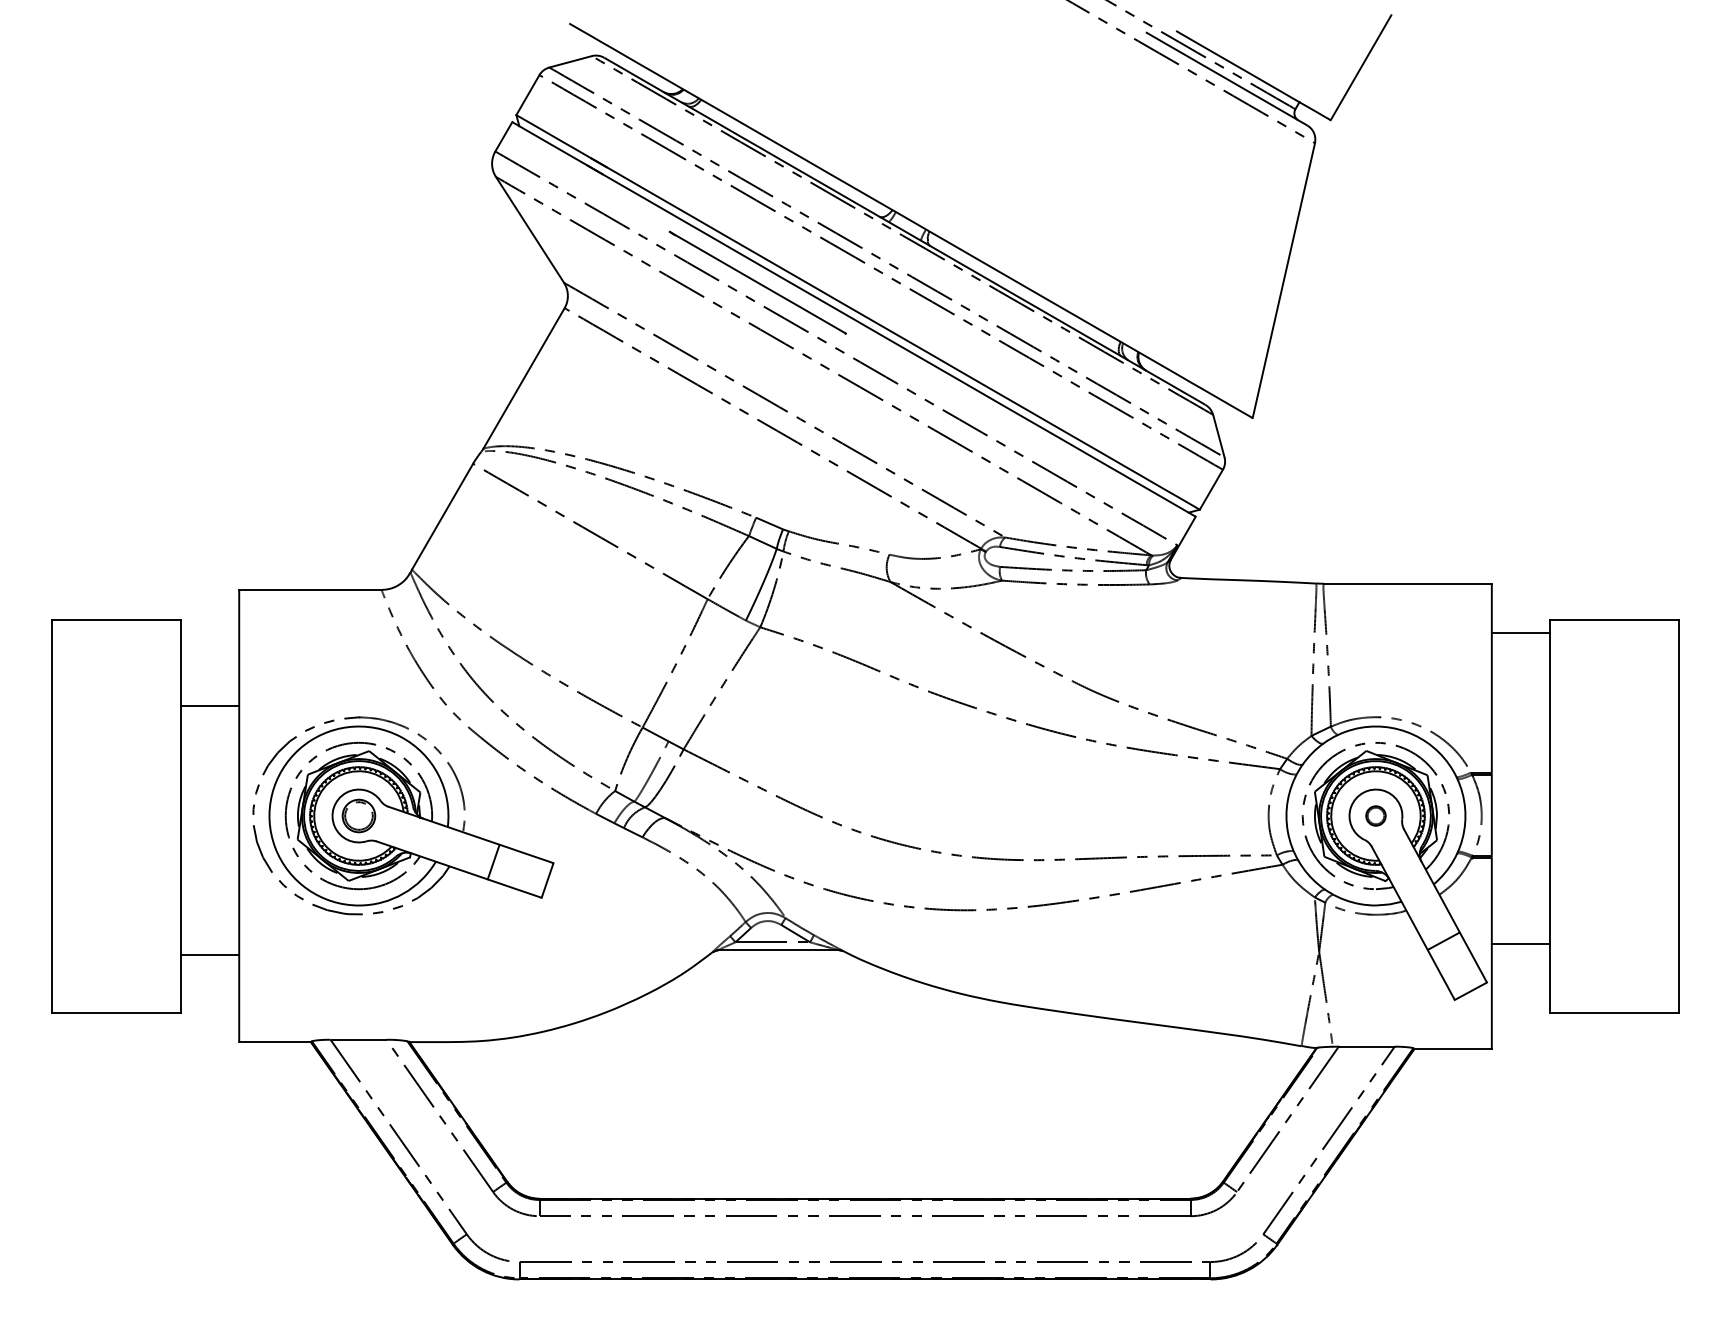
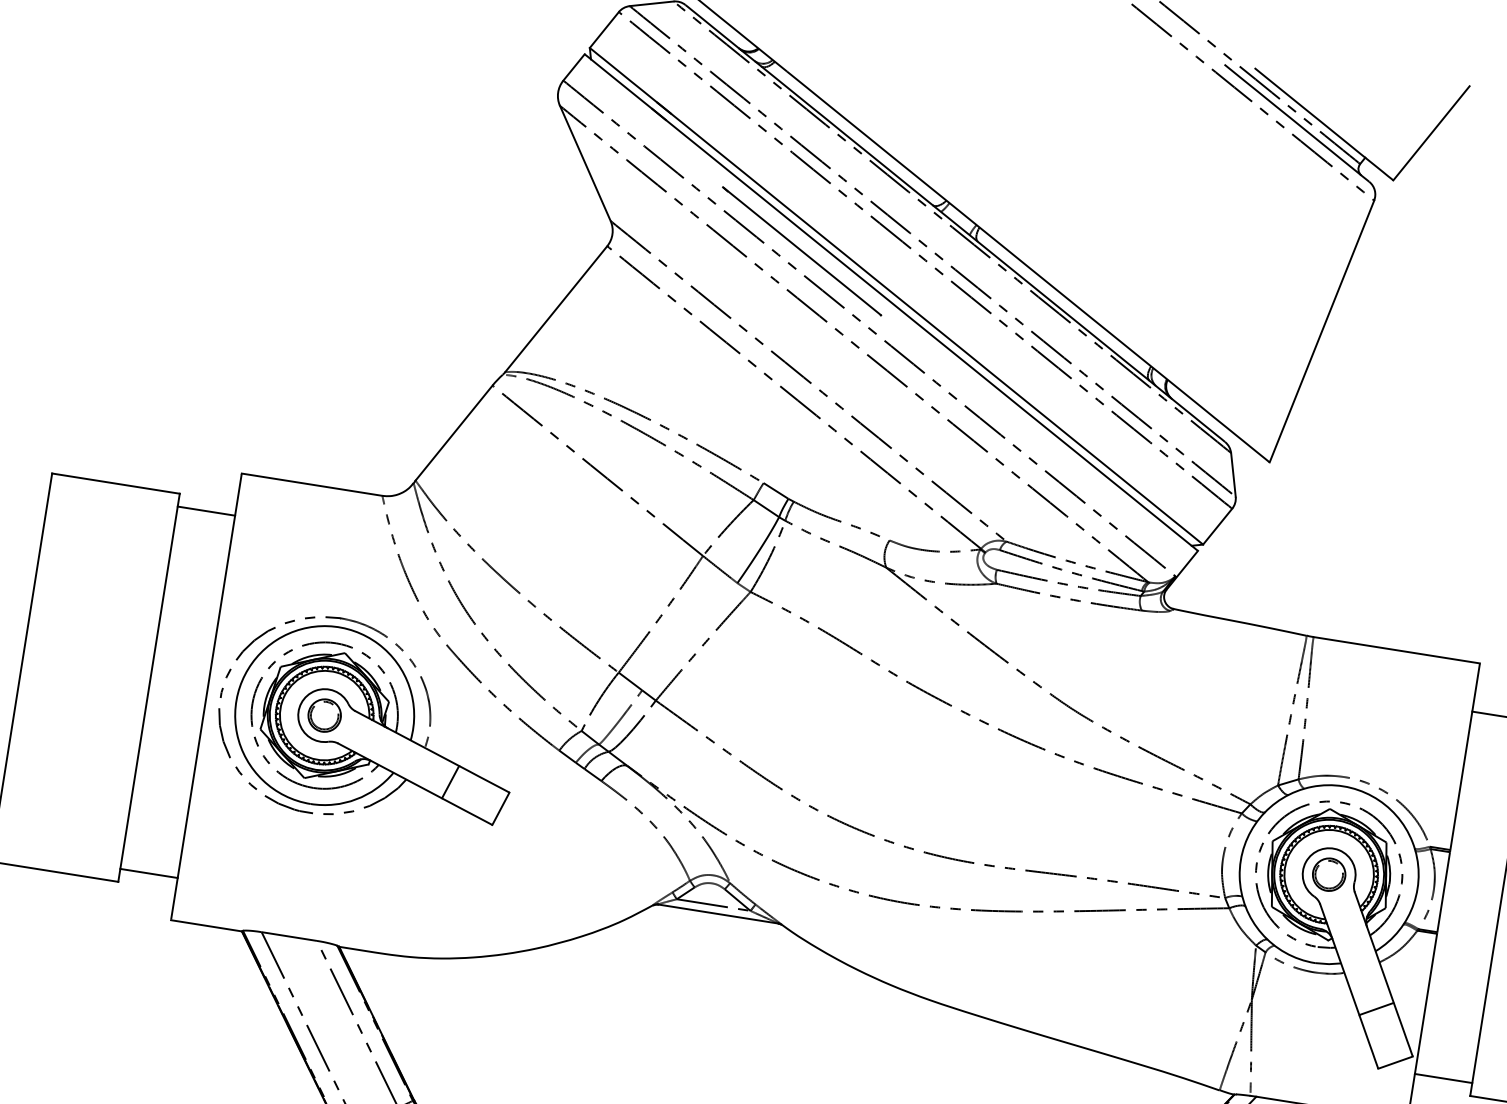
line: (210, 705) -> (206, 511), moved
part: (1375, 815) -> (1328, 874), size x1.67
line: (1520, 944) -> (1443, 1078), moved
line: (210, 955) -> (149, 873), moved

